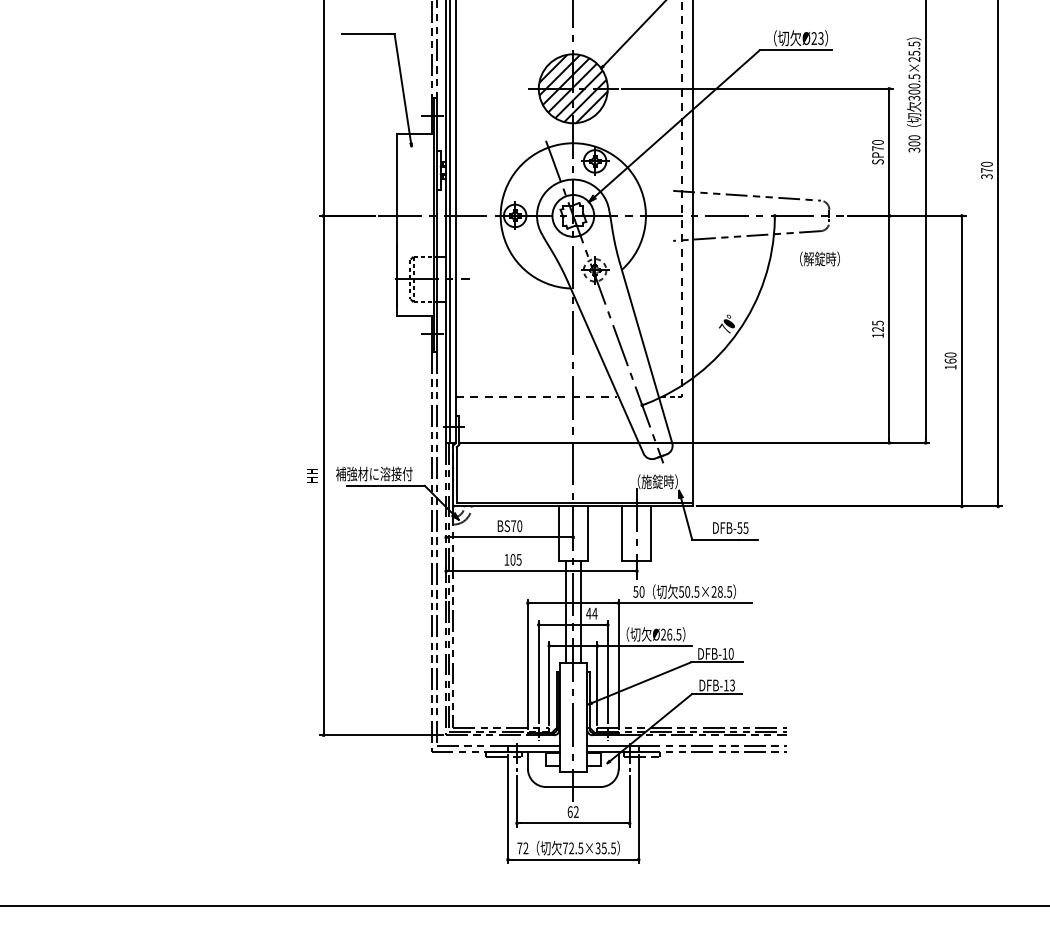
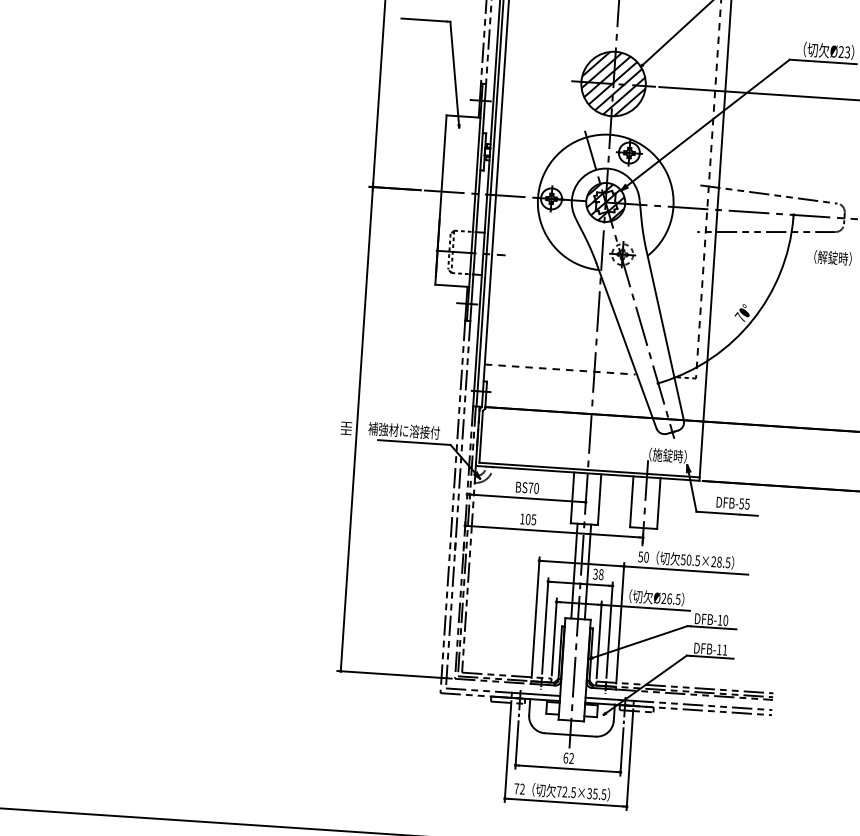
hatch: (573, 215) -> (605, 202), added
text: (591, 613) -> (598, 574), 44 -> 38
text: (732, 685) -> (725, 650), DFB-13 -> DFB-11

